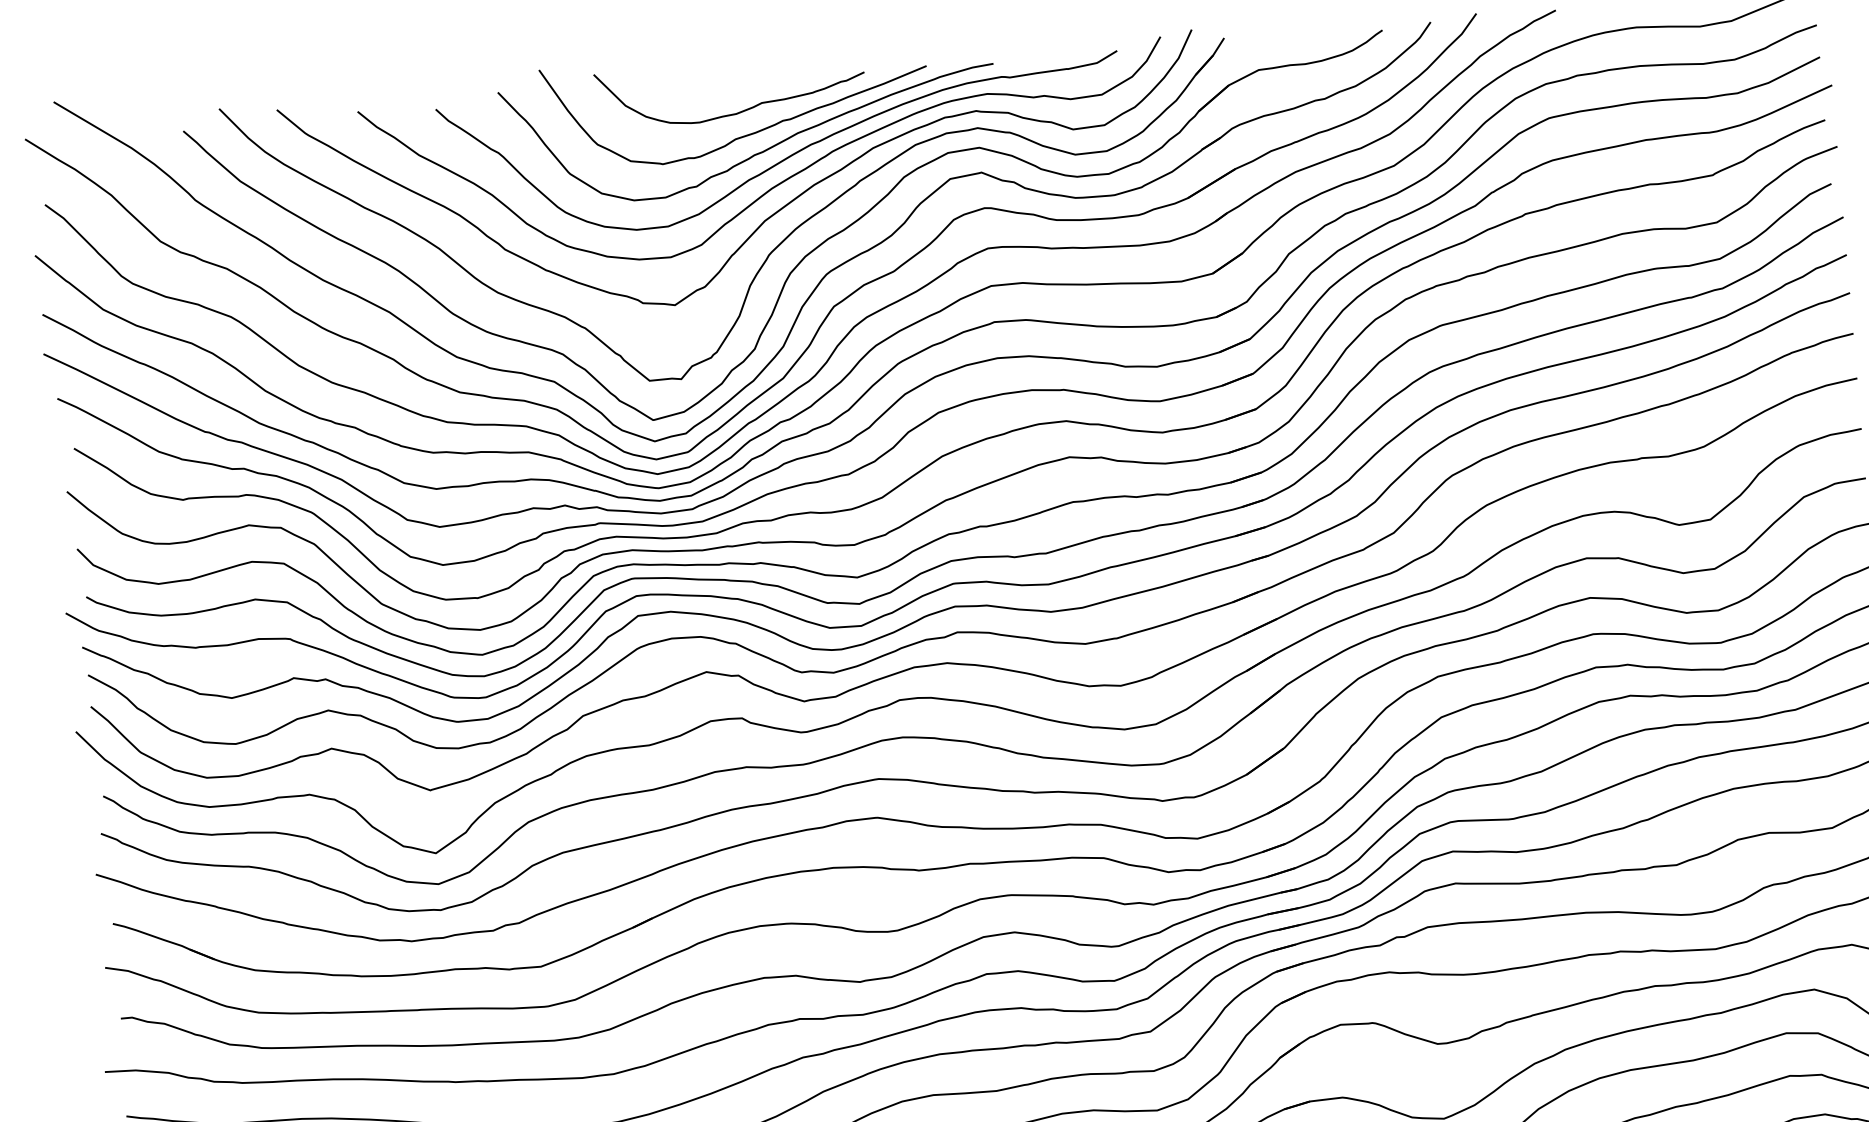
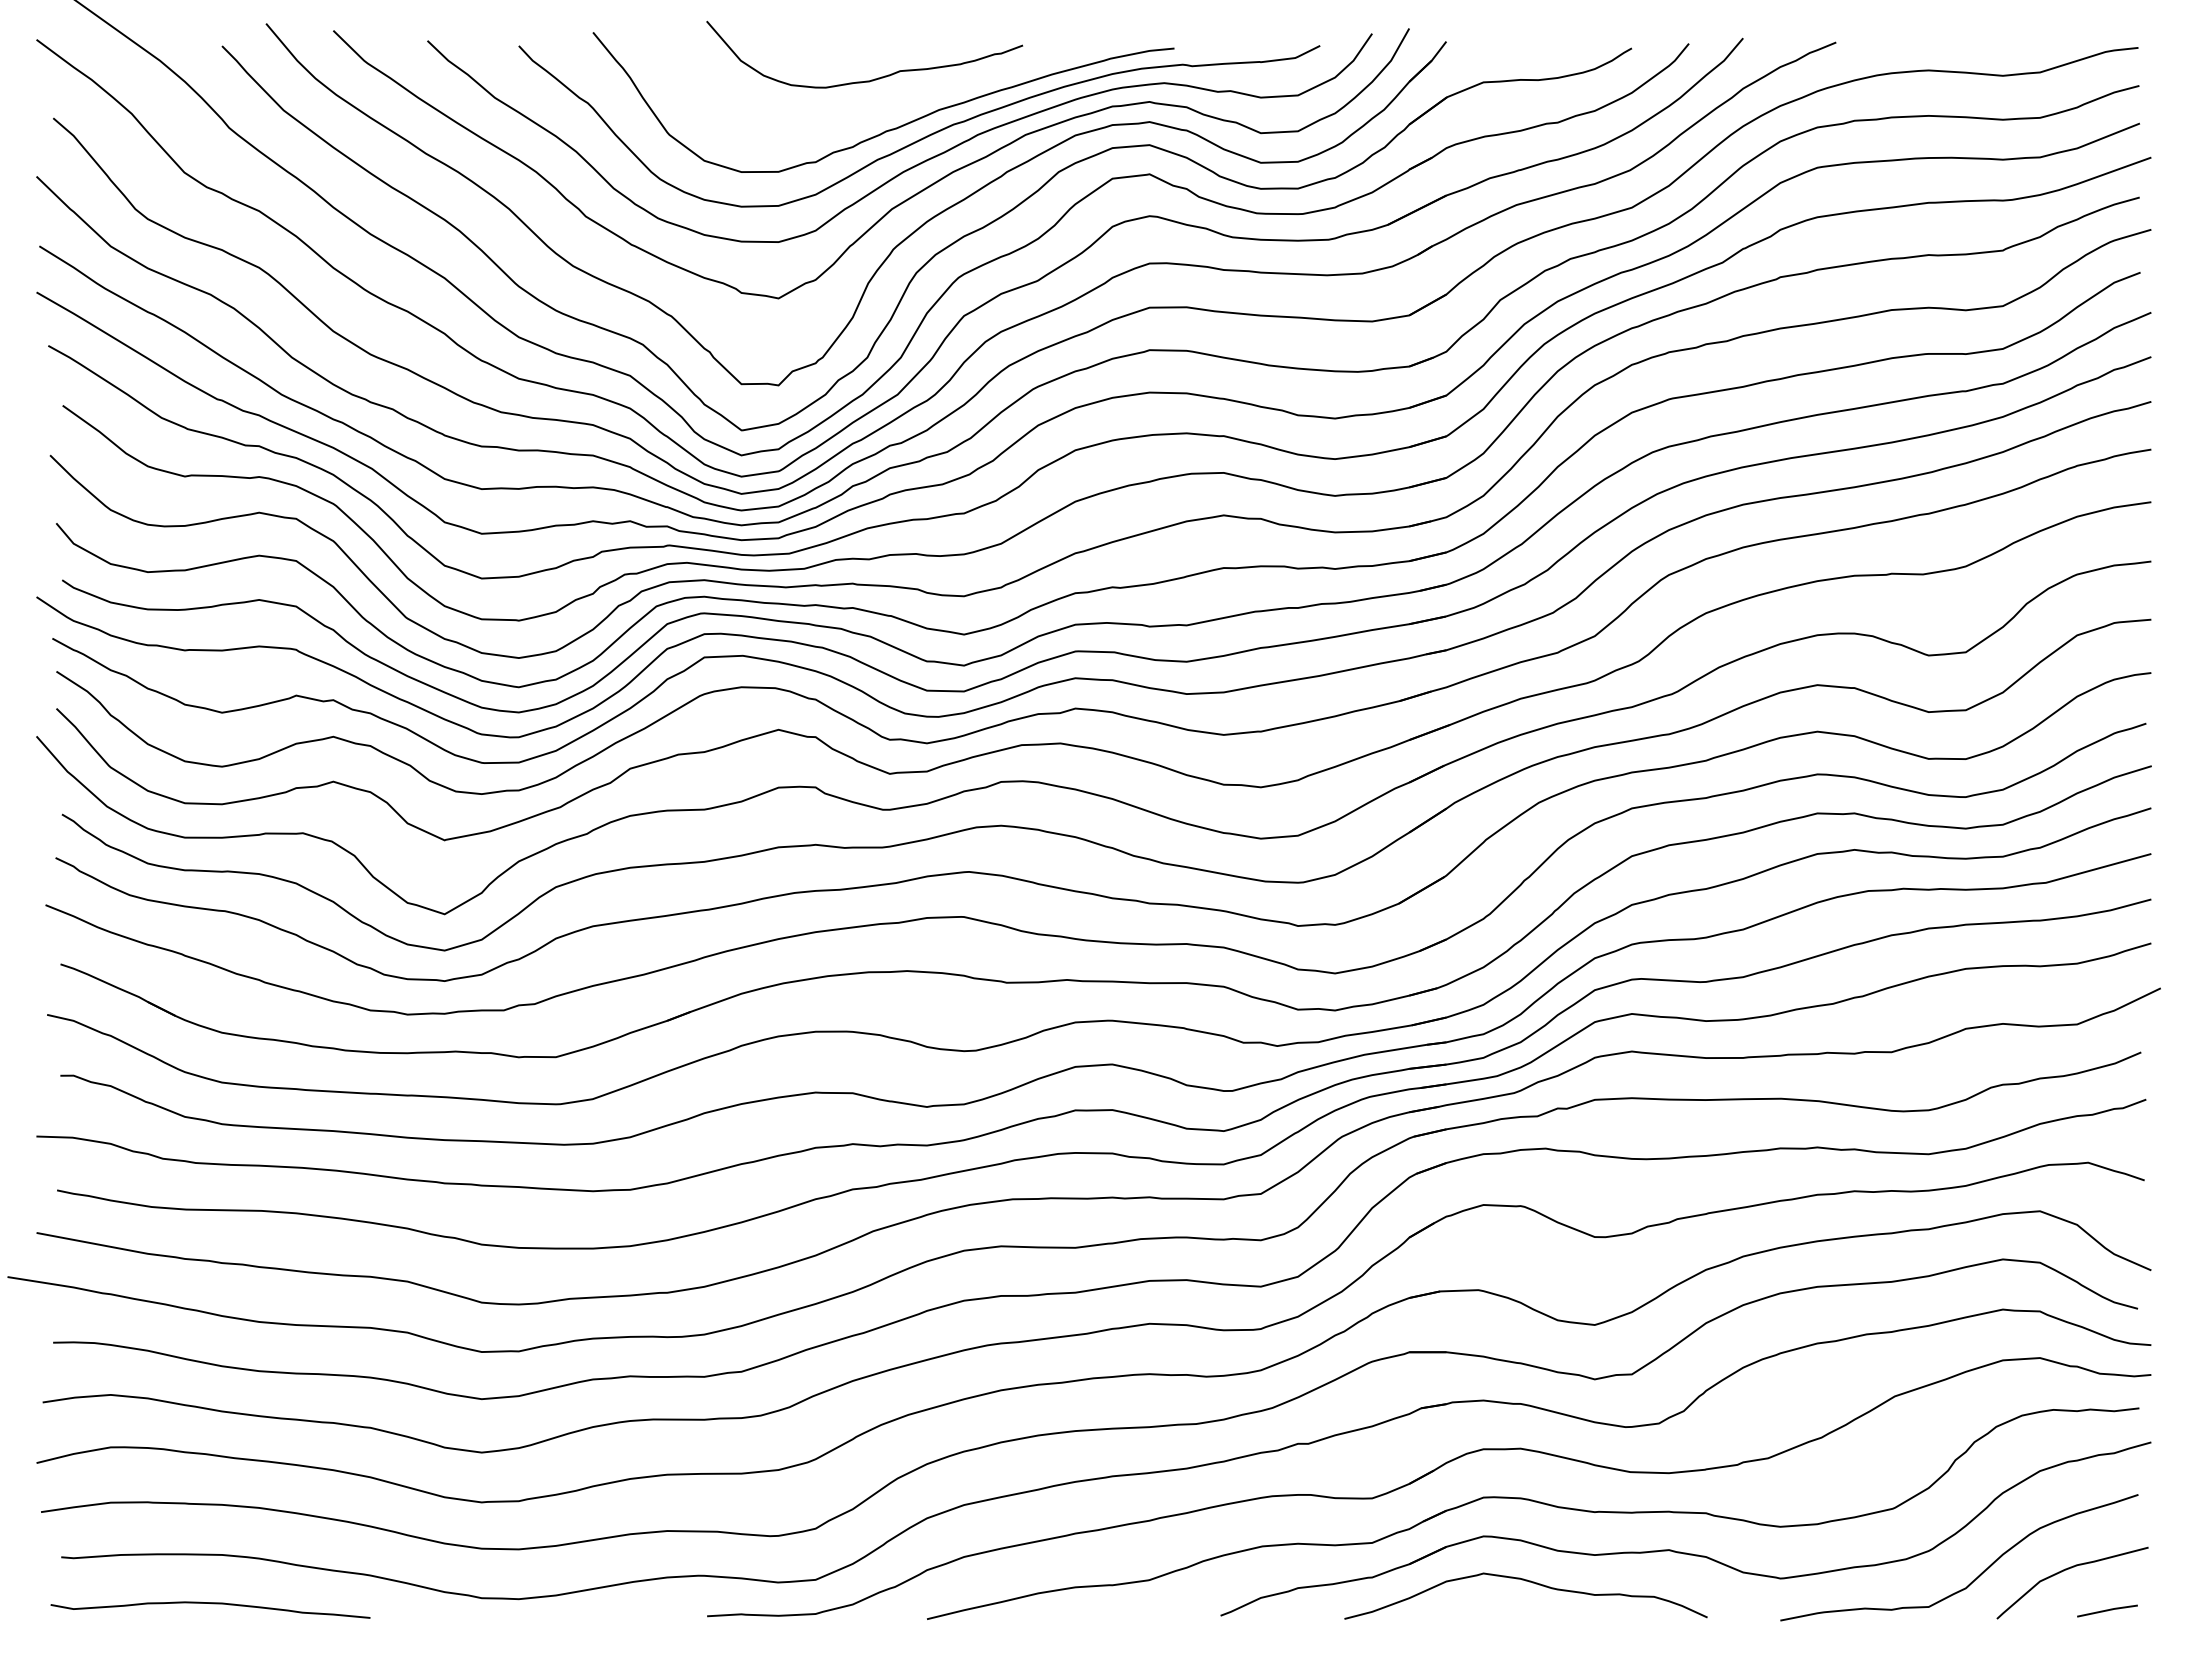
curve: (746, 134) -> (879, 106), removed

